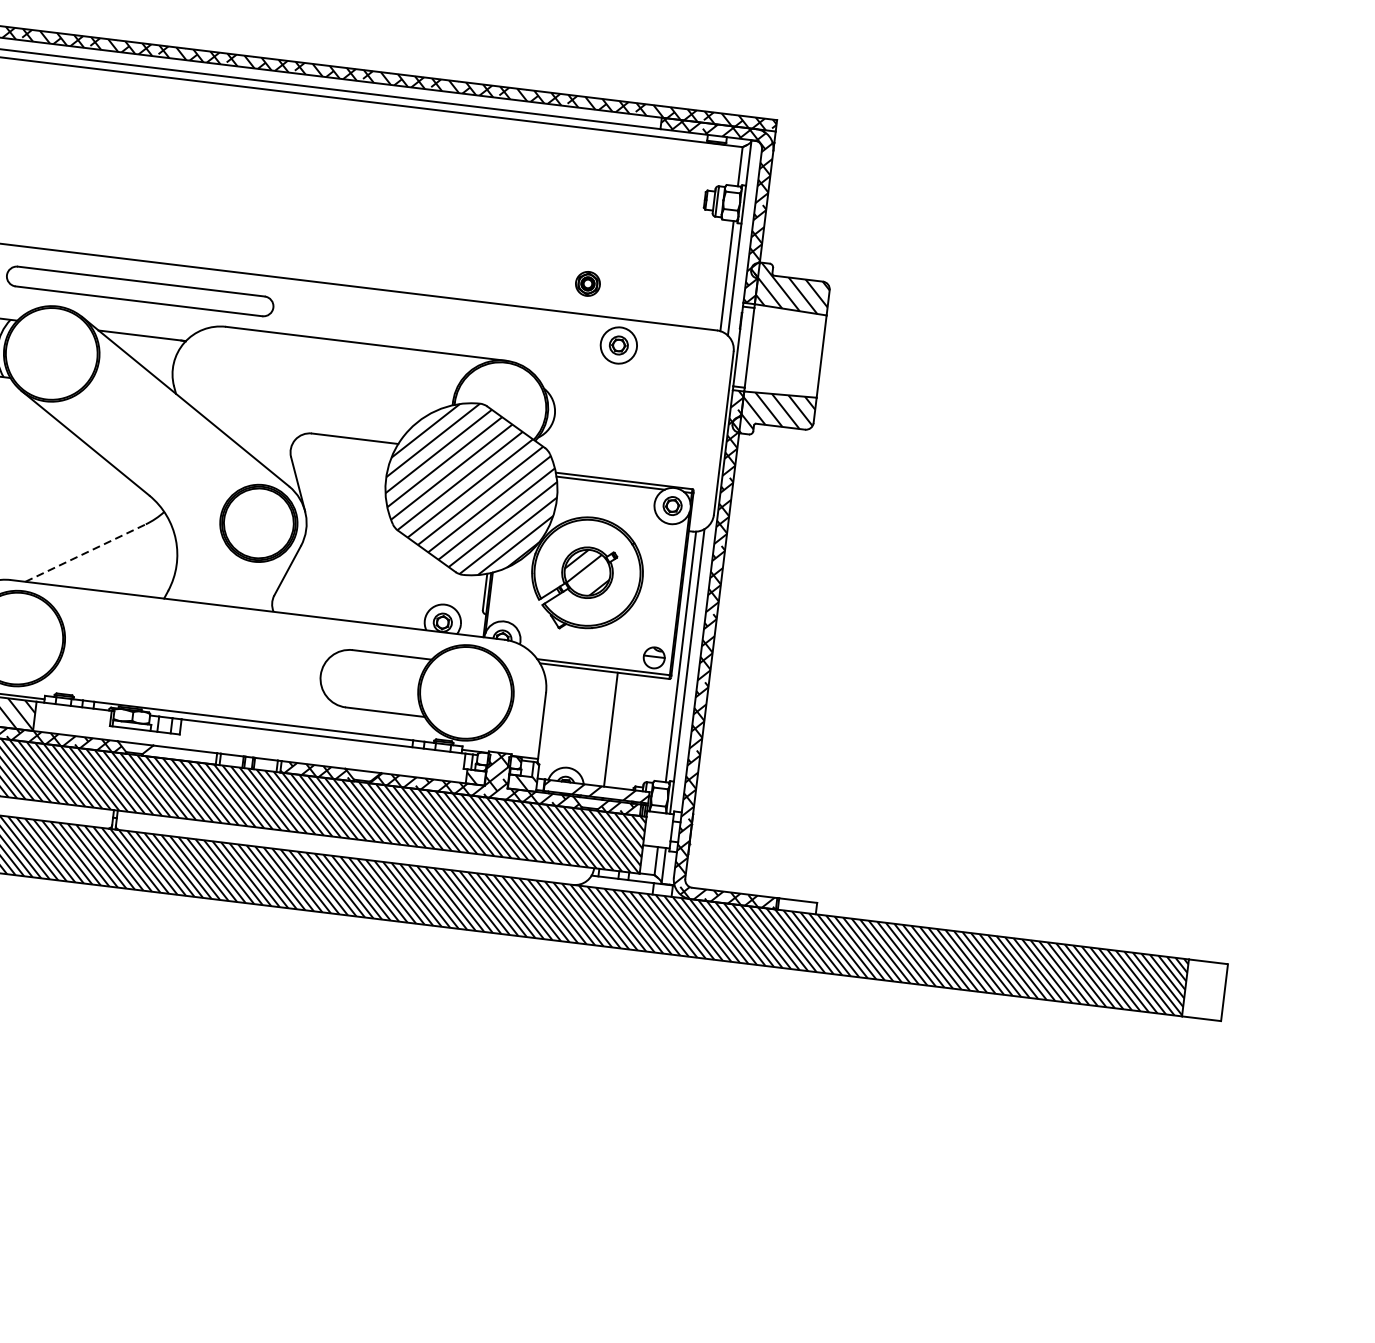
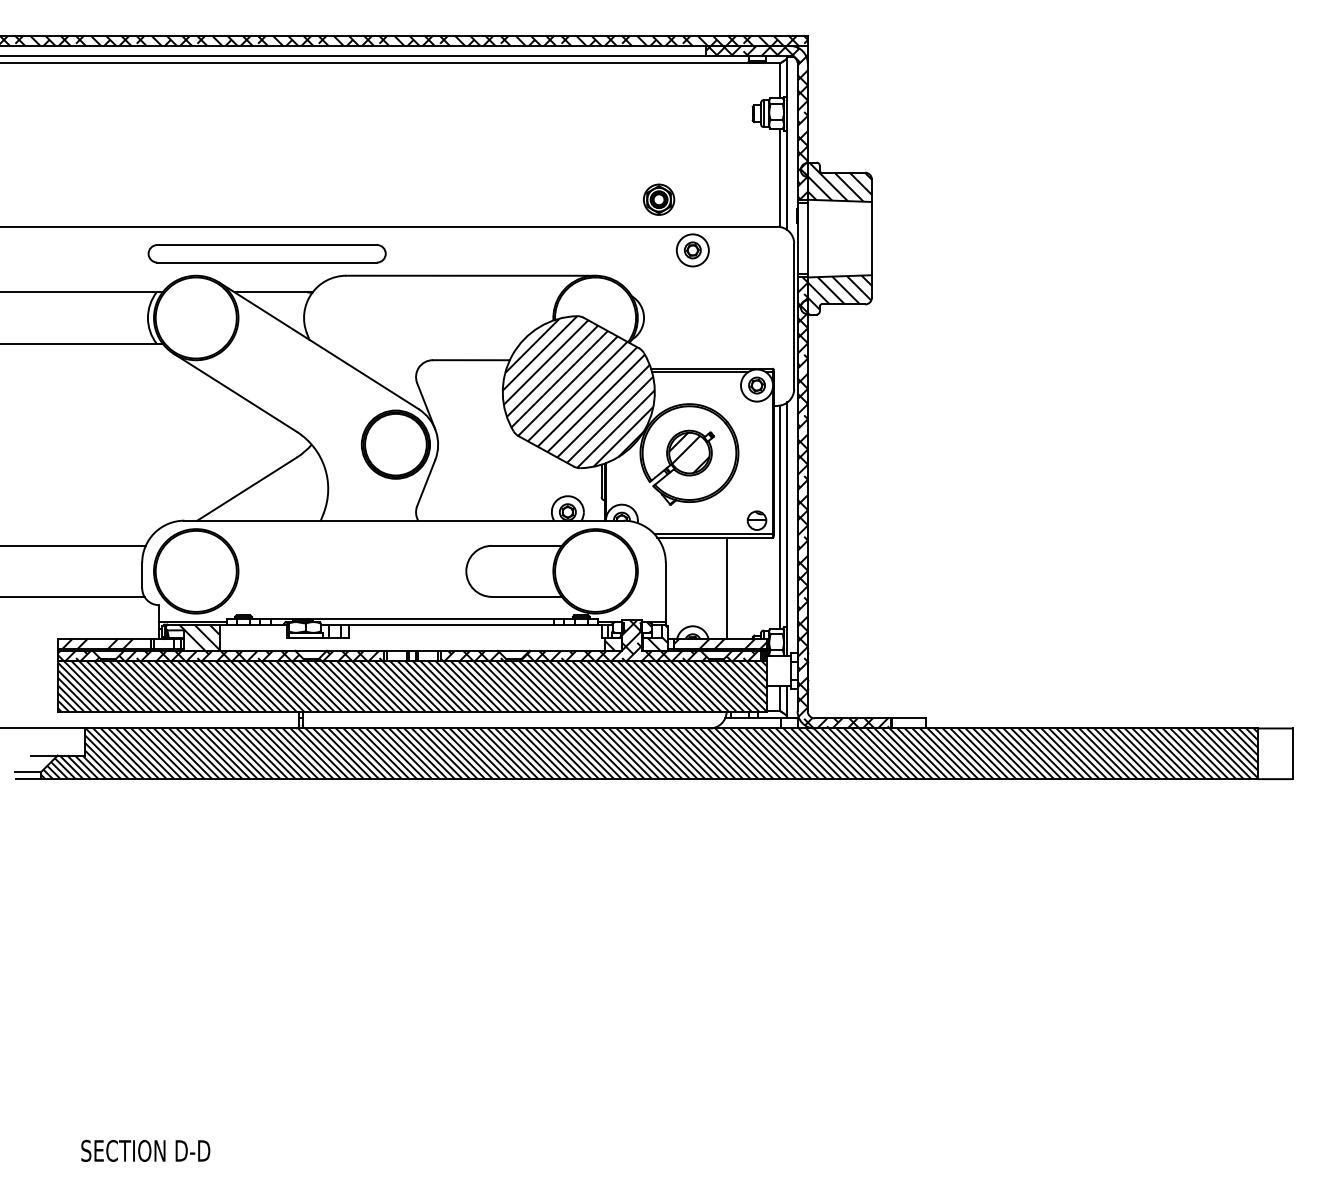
part: (588, 283) -> (659, 199), size x1.43
line: (86, 553) -> (247, 489), dashed -> solid
hatch: (179, 754) -> (350, 655), added

